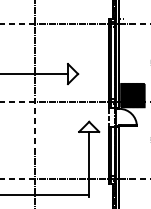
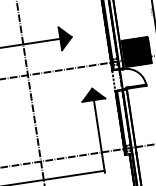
fill: (73, 73) -> (66, 37), added
fill: (89, 126) -> (93, 93), added

